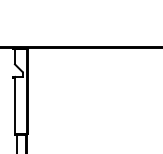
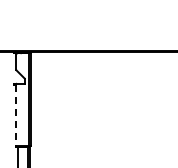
line: (14, 106) -> (15, 116), solid -> dashed

